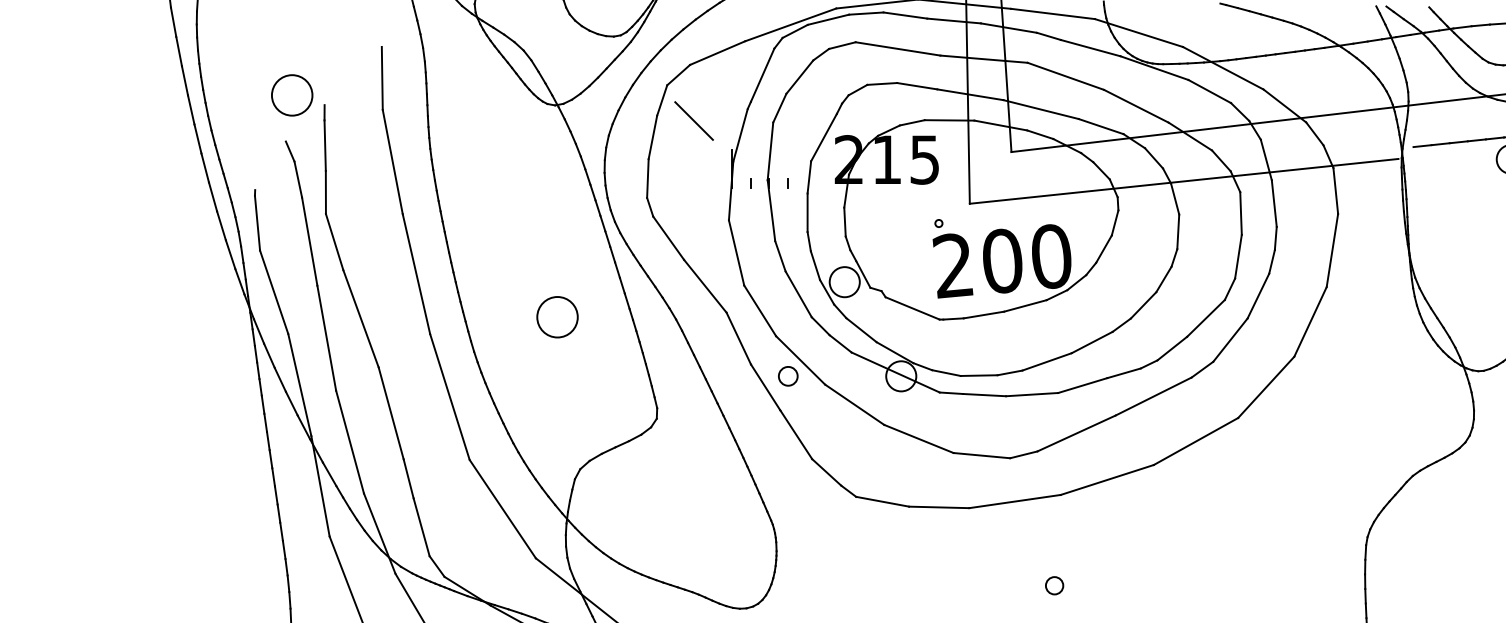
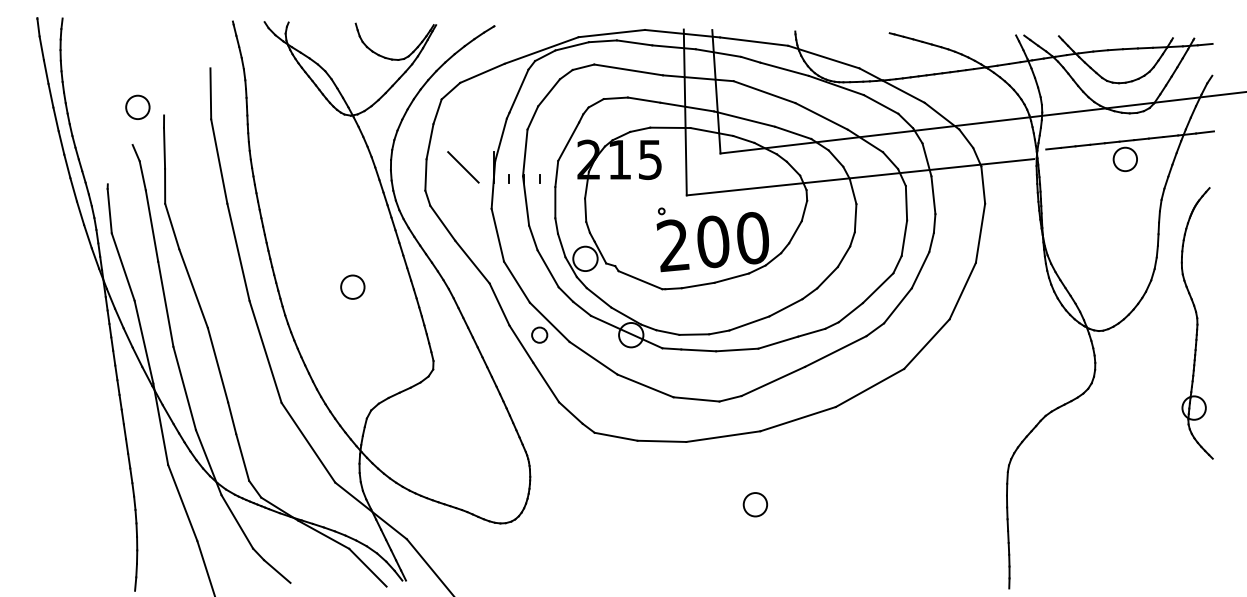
circle: (291, 94) -> (137, 106), size x0.71
line: (694, 121) -> (463, 167), moved
circle: (557, 316) -> (352, 286), size x0.71
circle: (1054, 585) -> (755, 504), size x1.67

